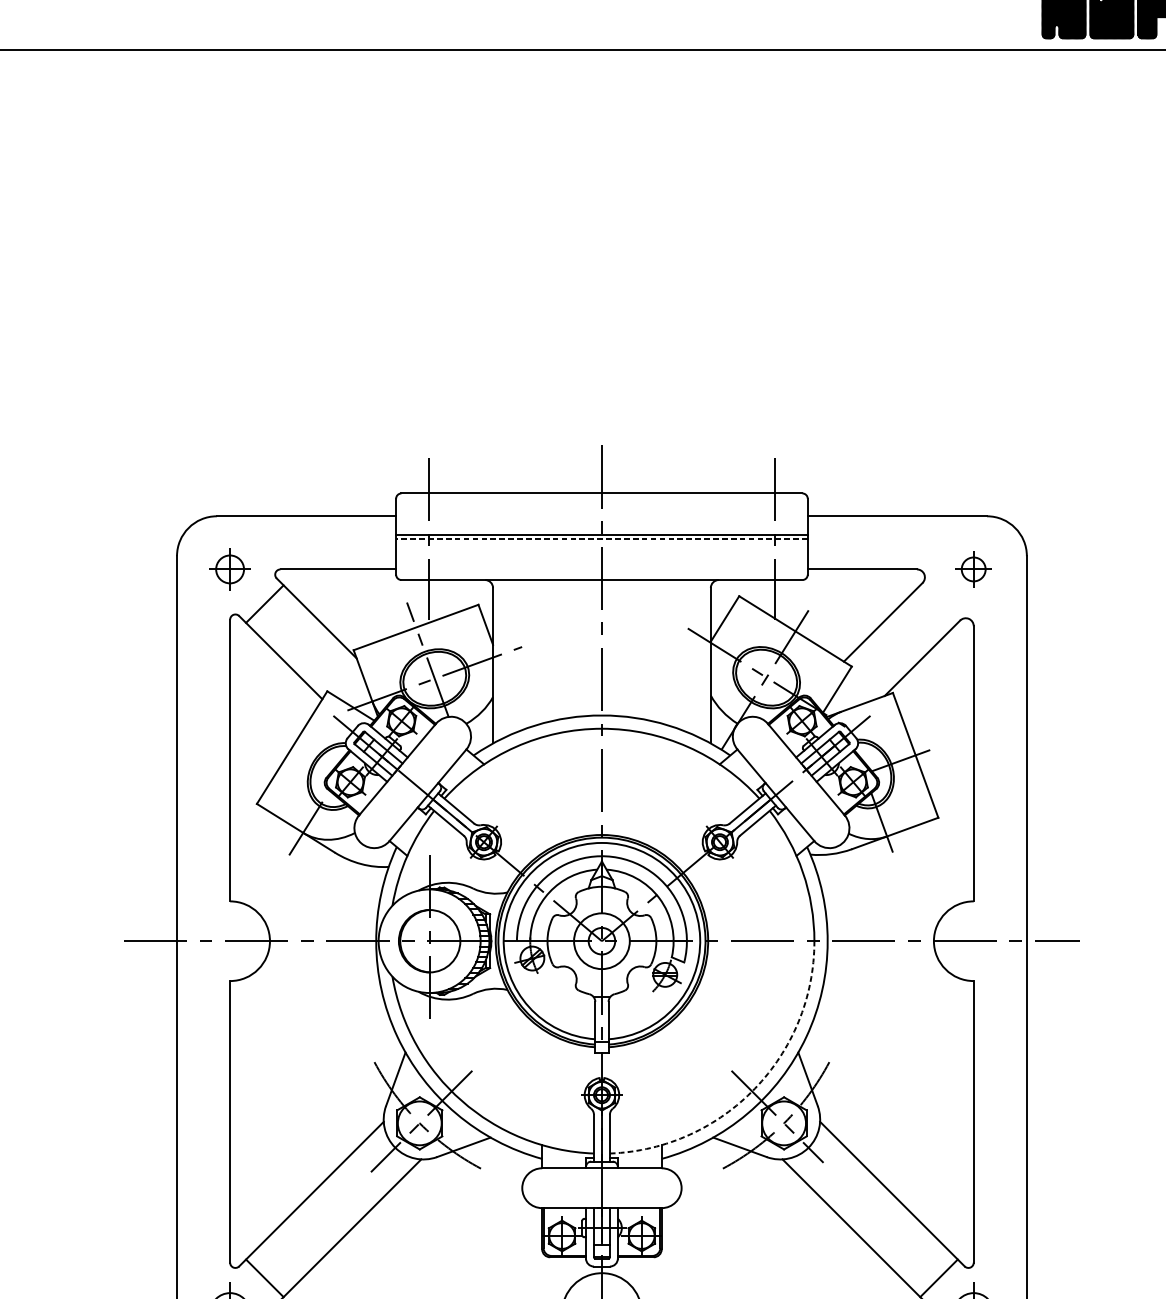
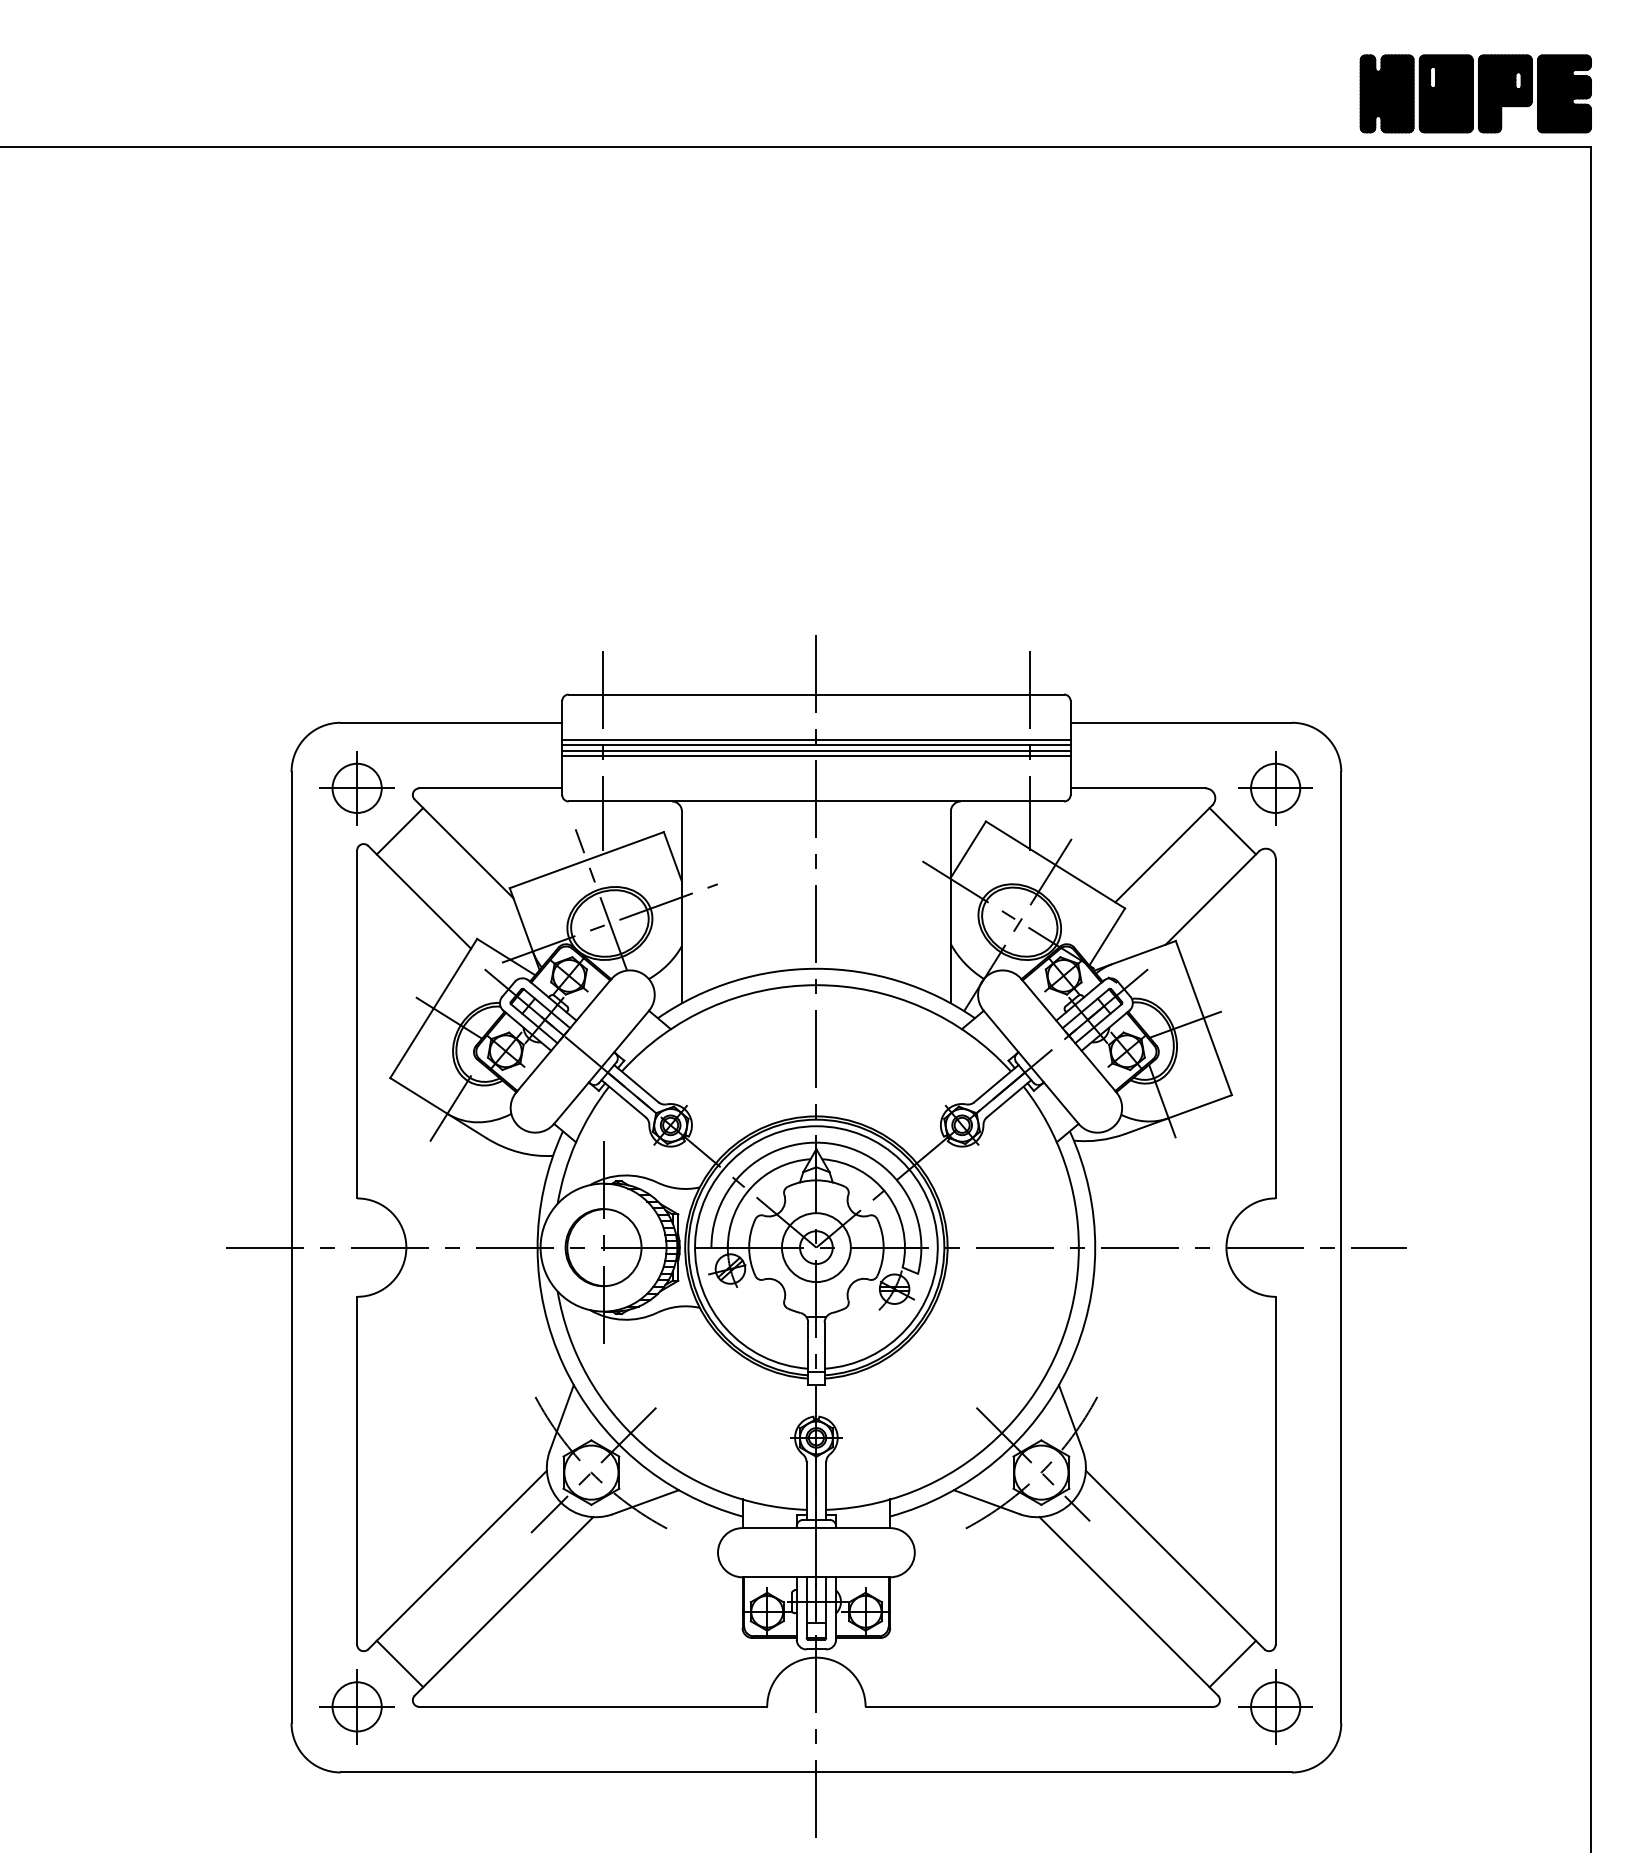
line: (602, 530) -> (816, 740), added
line: (601, 538) -> (815, 750), dashed -> solid
line: (602, 542) -> (816, 755), added
part: (229, 569) -> (356, 788), size x1.43
part: (973, 569) -> (1275, 788), size x1.67
line: (938, 604) -> (1232, 831), added
line: (300, 752) -> (443, 1014), added
arc: (755, 1088) -> (1005, 1429), dashed -> solid

